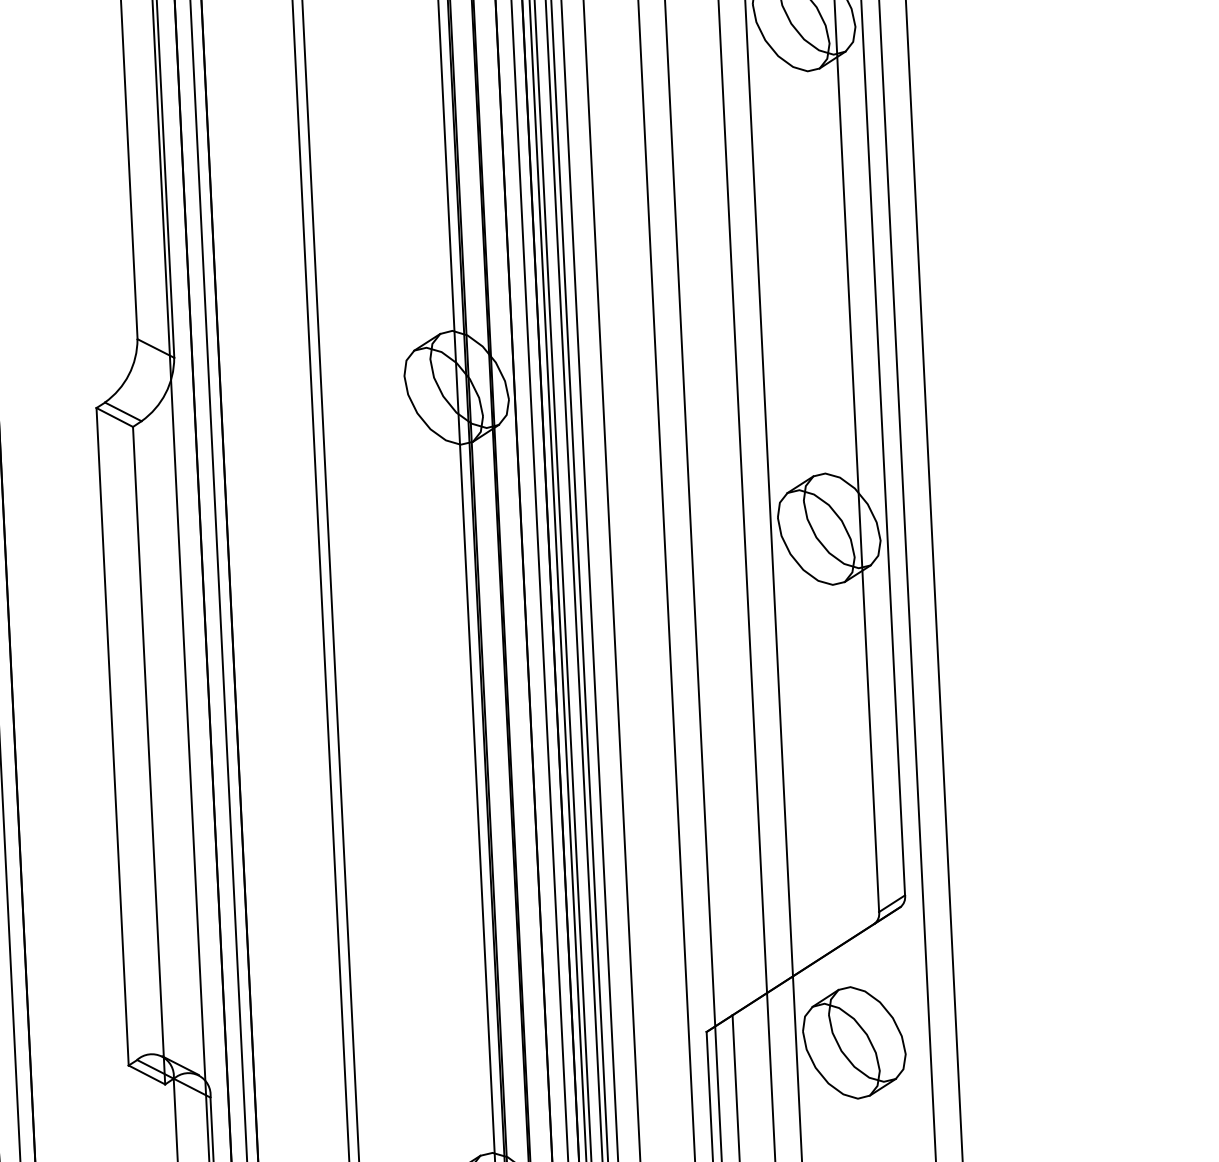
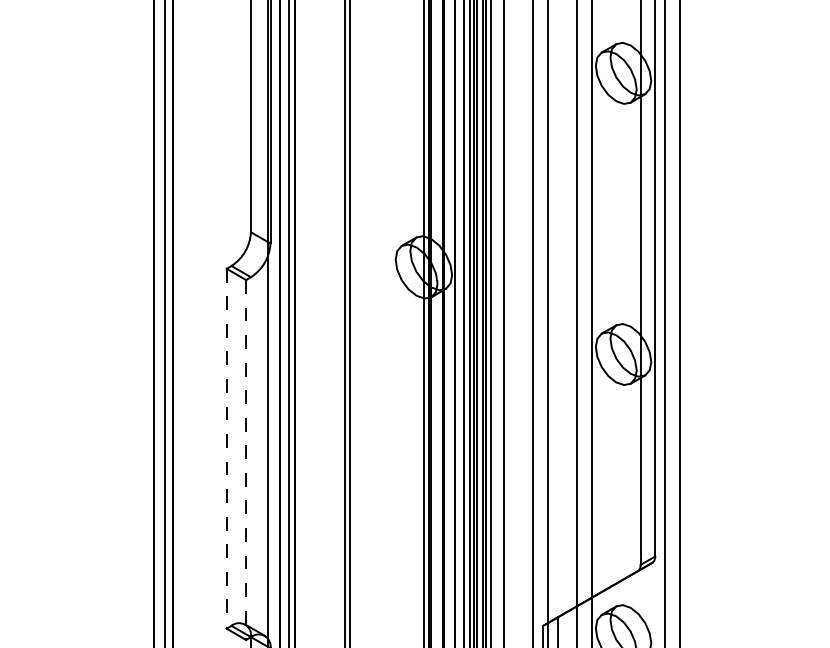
line: (112, 736) -> (226, 448), solid -> dashed
line: (149, 756) -> (246, 460), solid -> dashed

